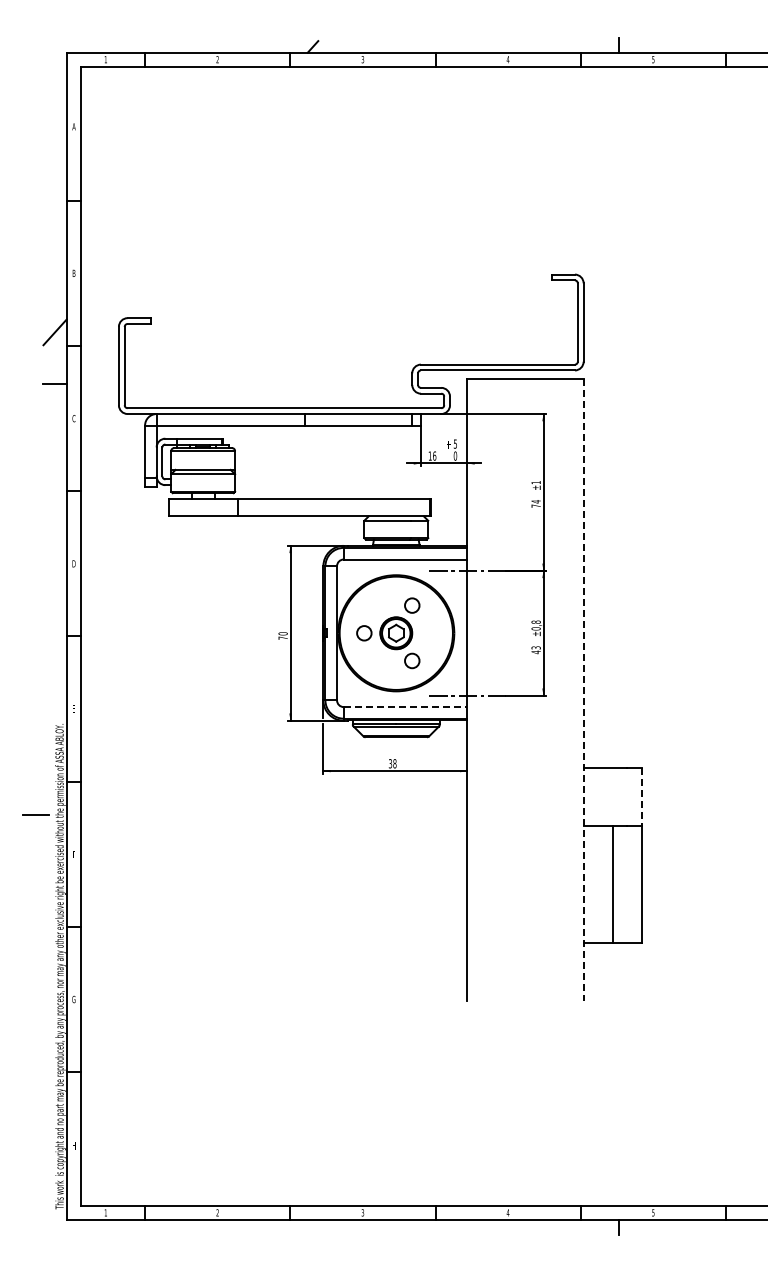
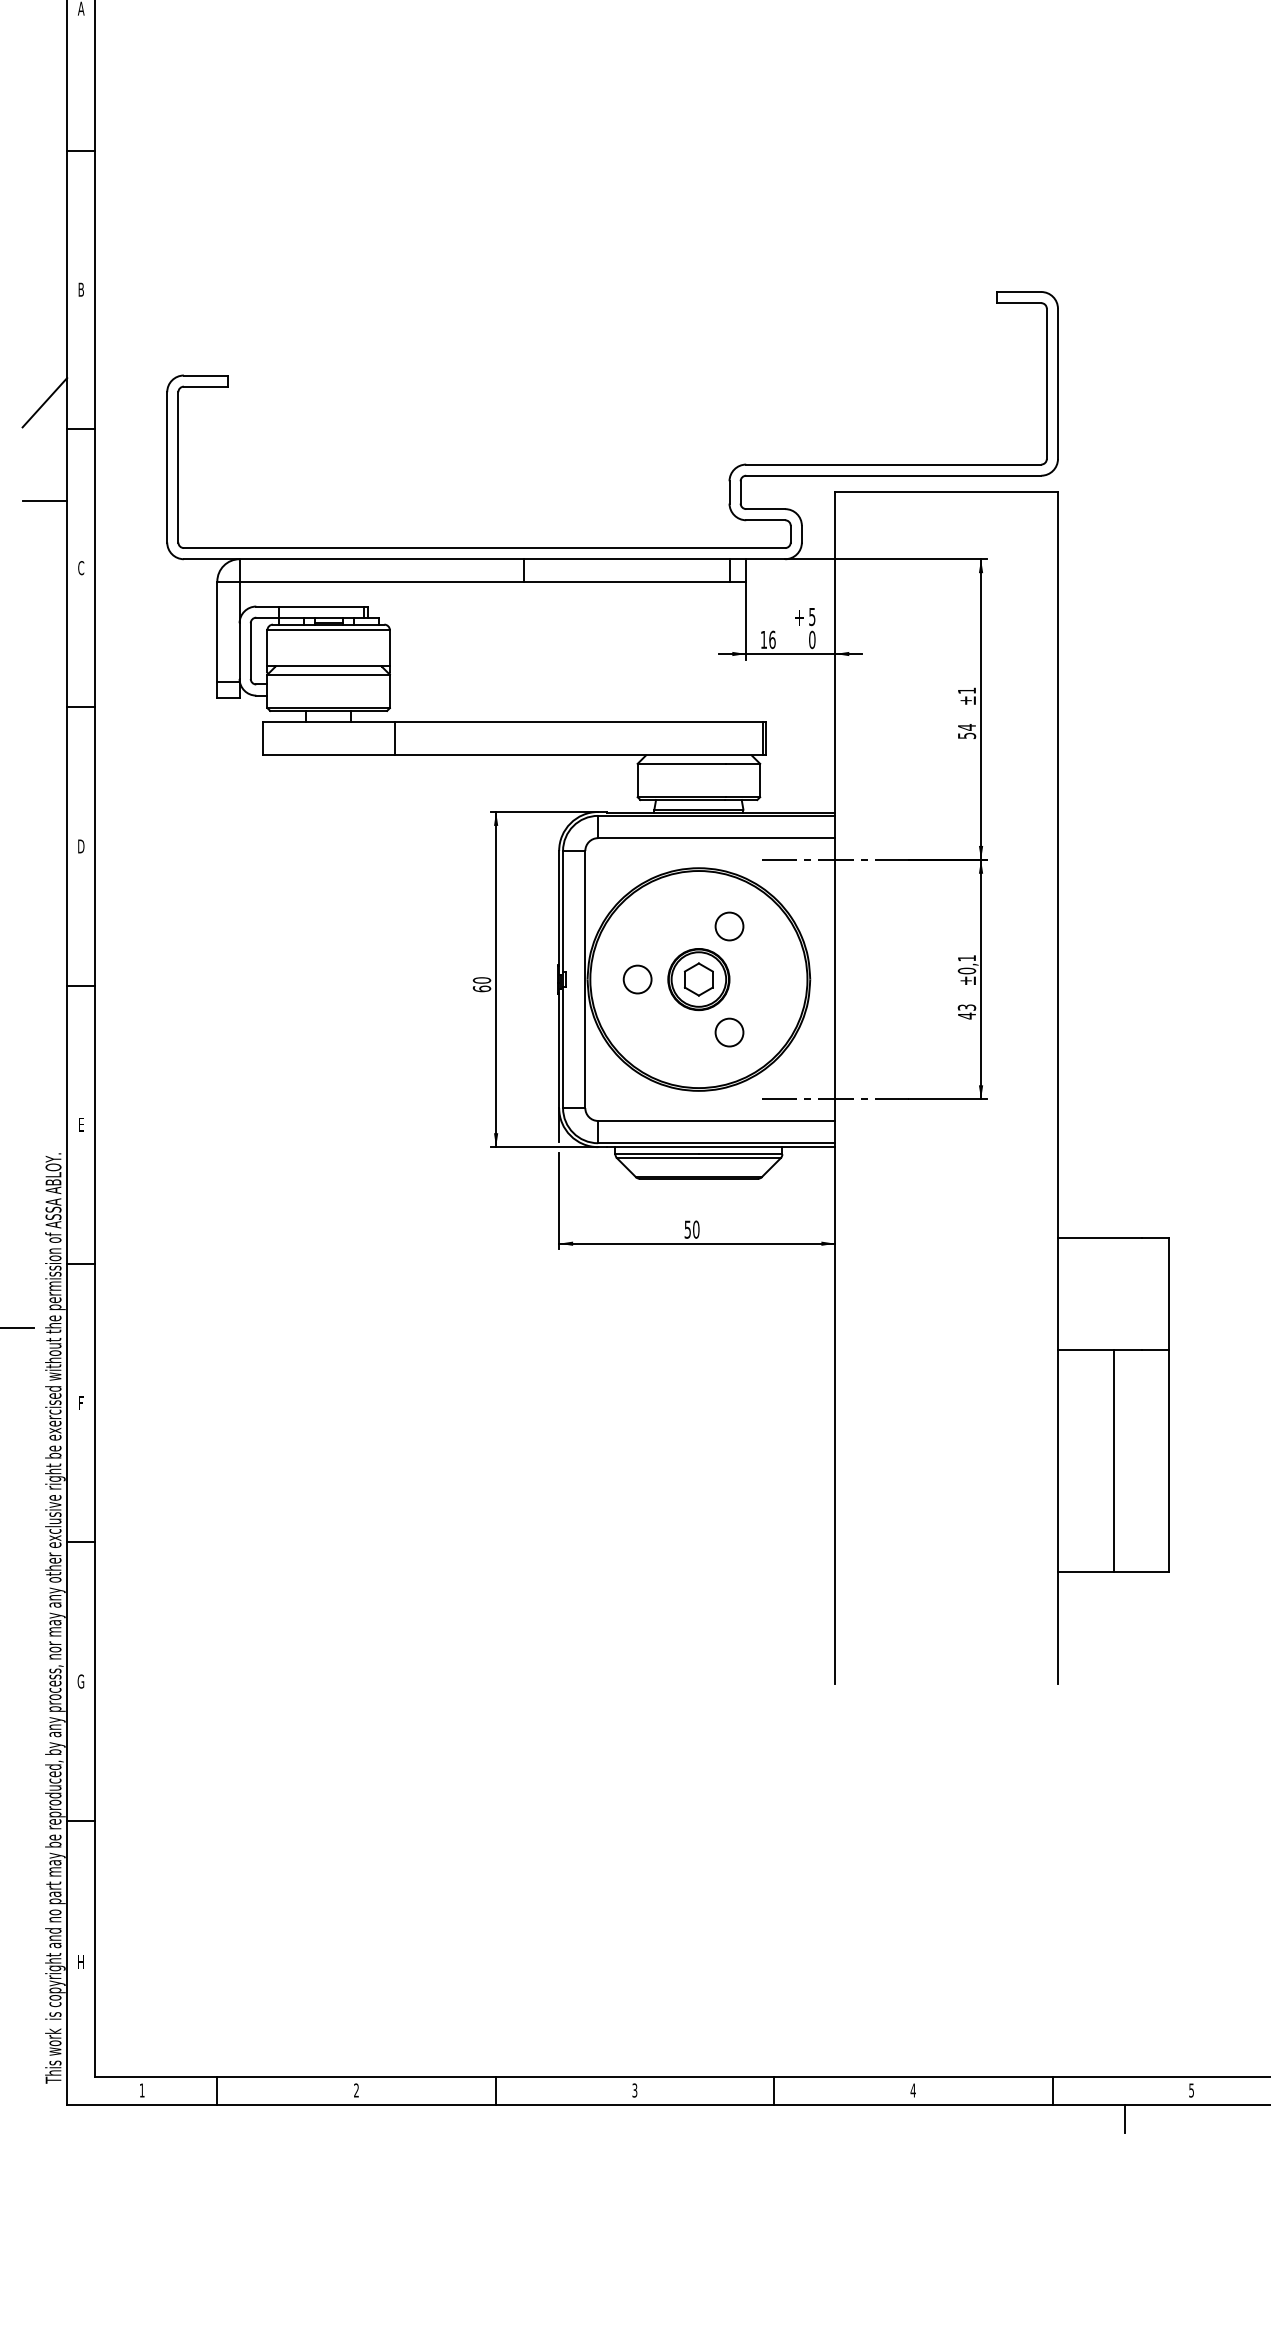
text: (535, 505) -> (965, 734), 74 -> 54
text: (535, 621) -> (965, 956), ±0,8 -> ±0,1
text: (282, 637) -> (480, 987), 70 -> 60
line: (583, 689) -> (1057, 1087), dashed -> solid
line: (405, 707) -> (716, 1121), dashed -> solid
text: (392, 763) -> (691, 1229), 38 -> 50
line: (641, 797) -> (1168, 1294), dashed -> solid

